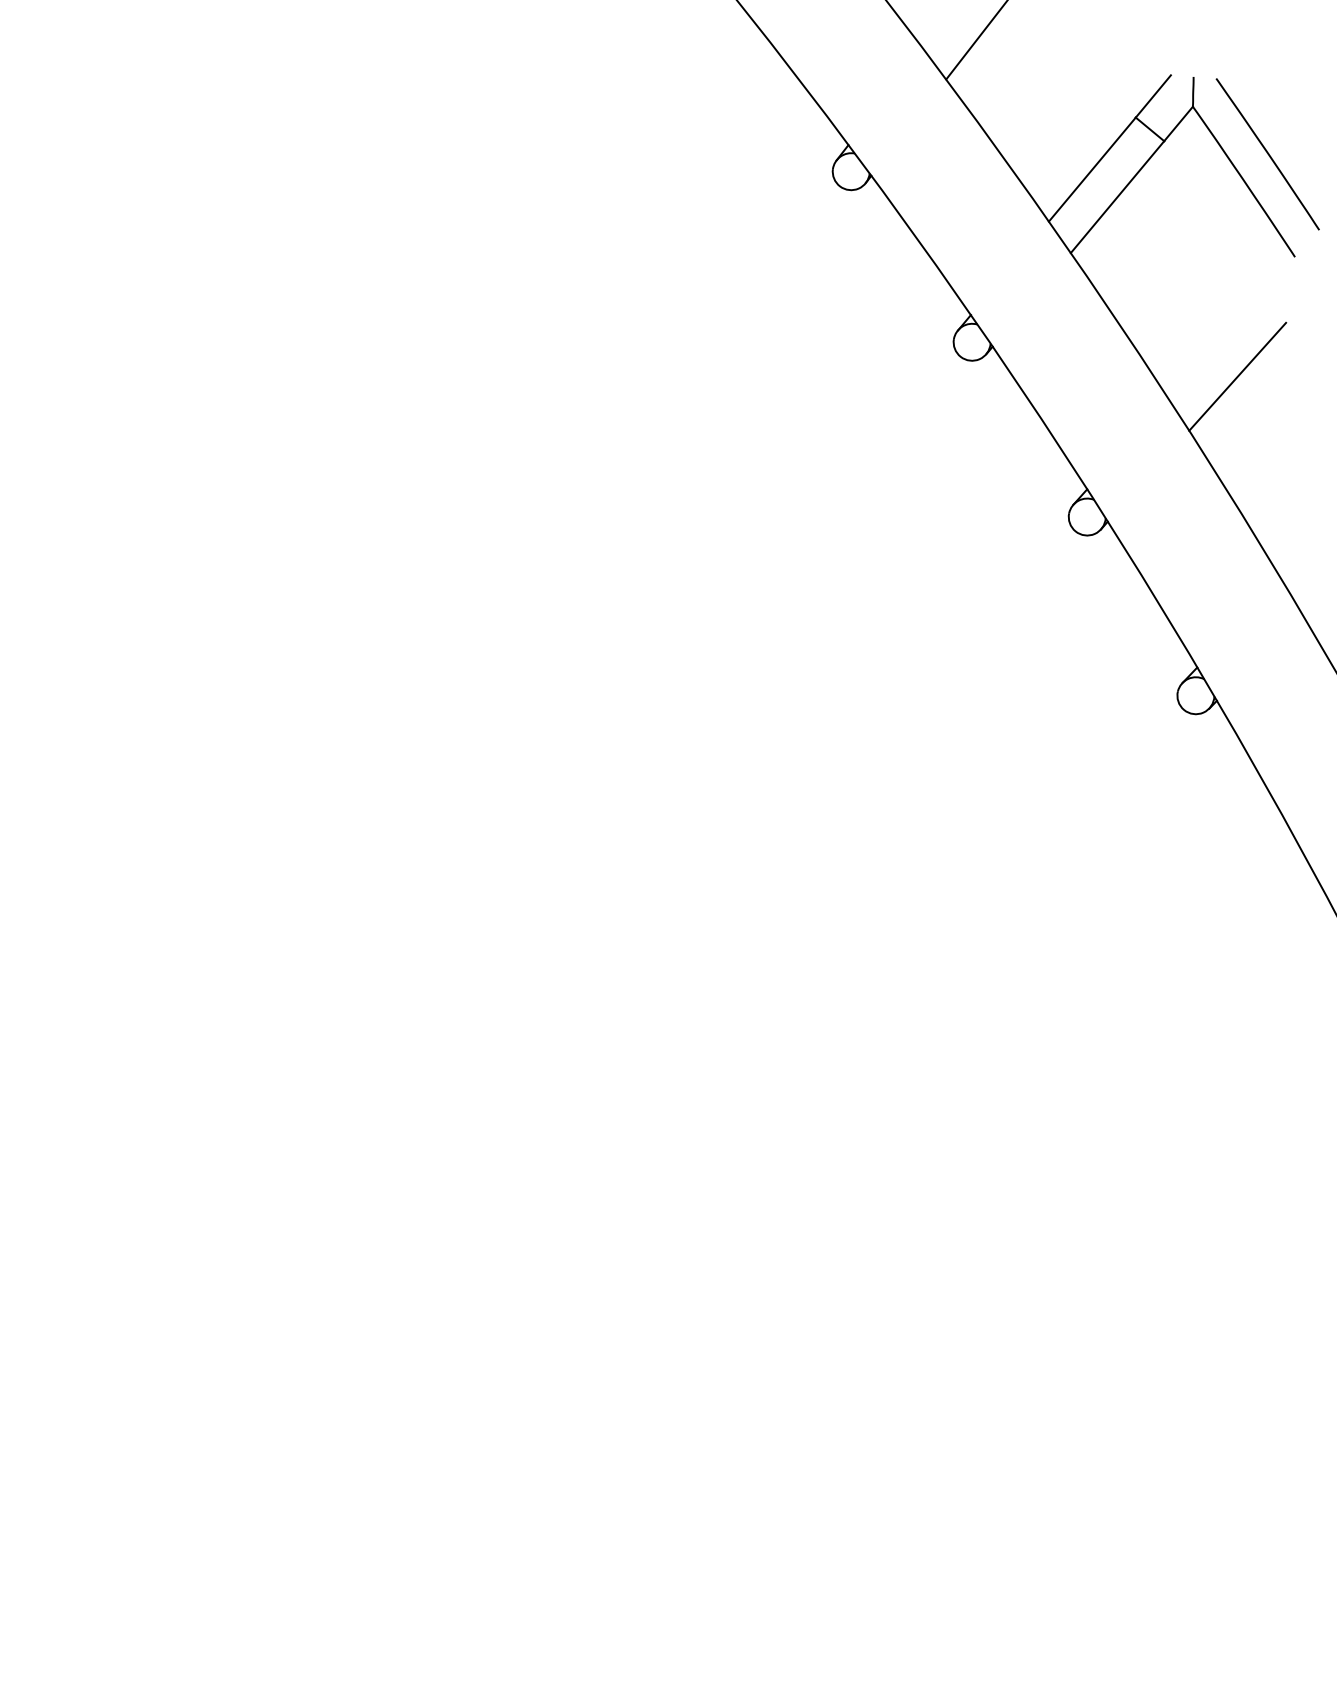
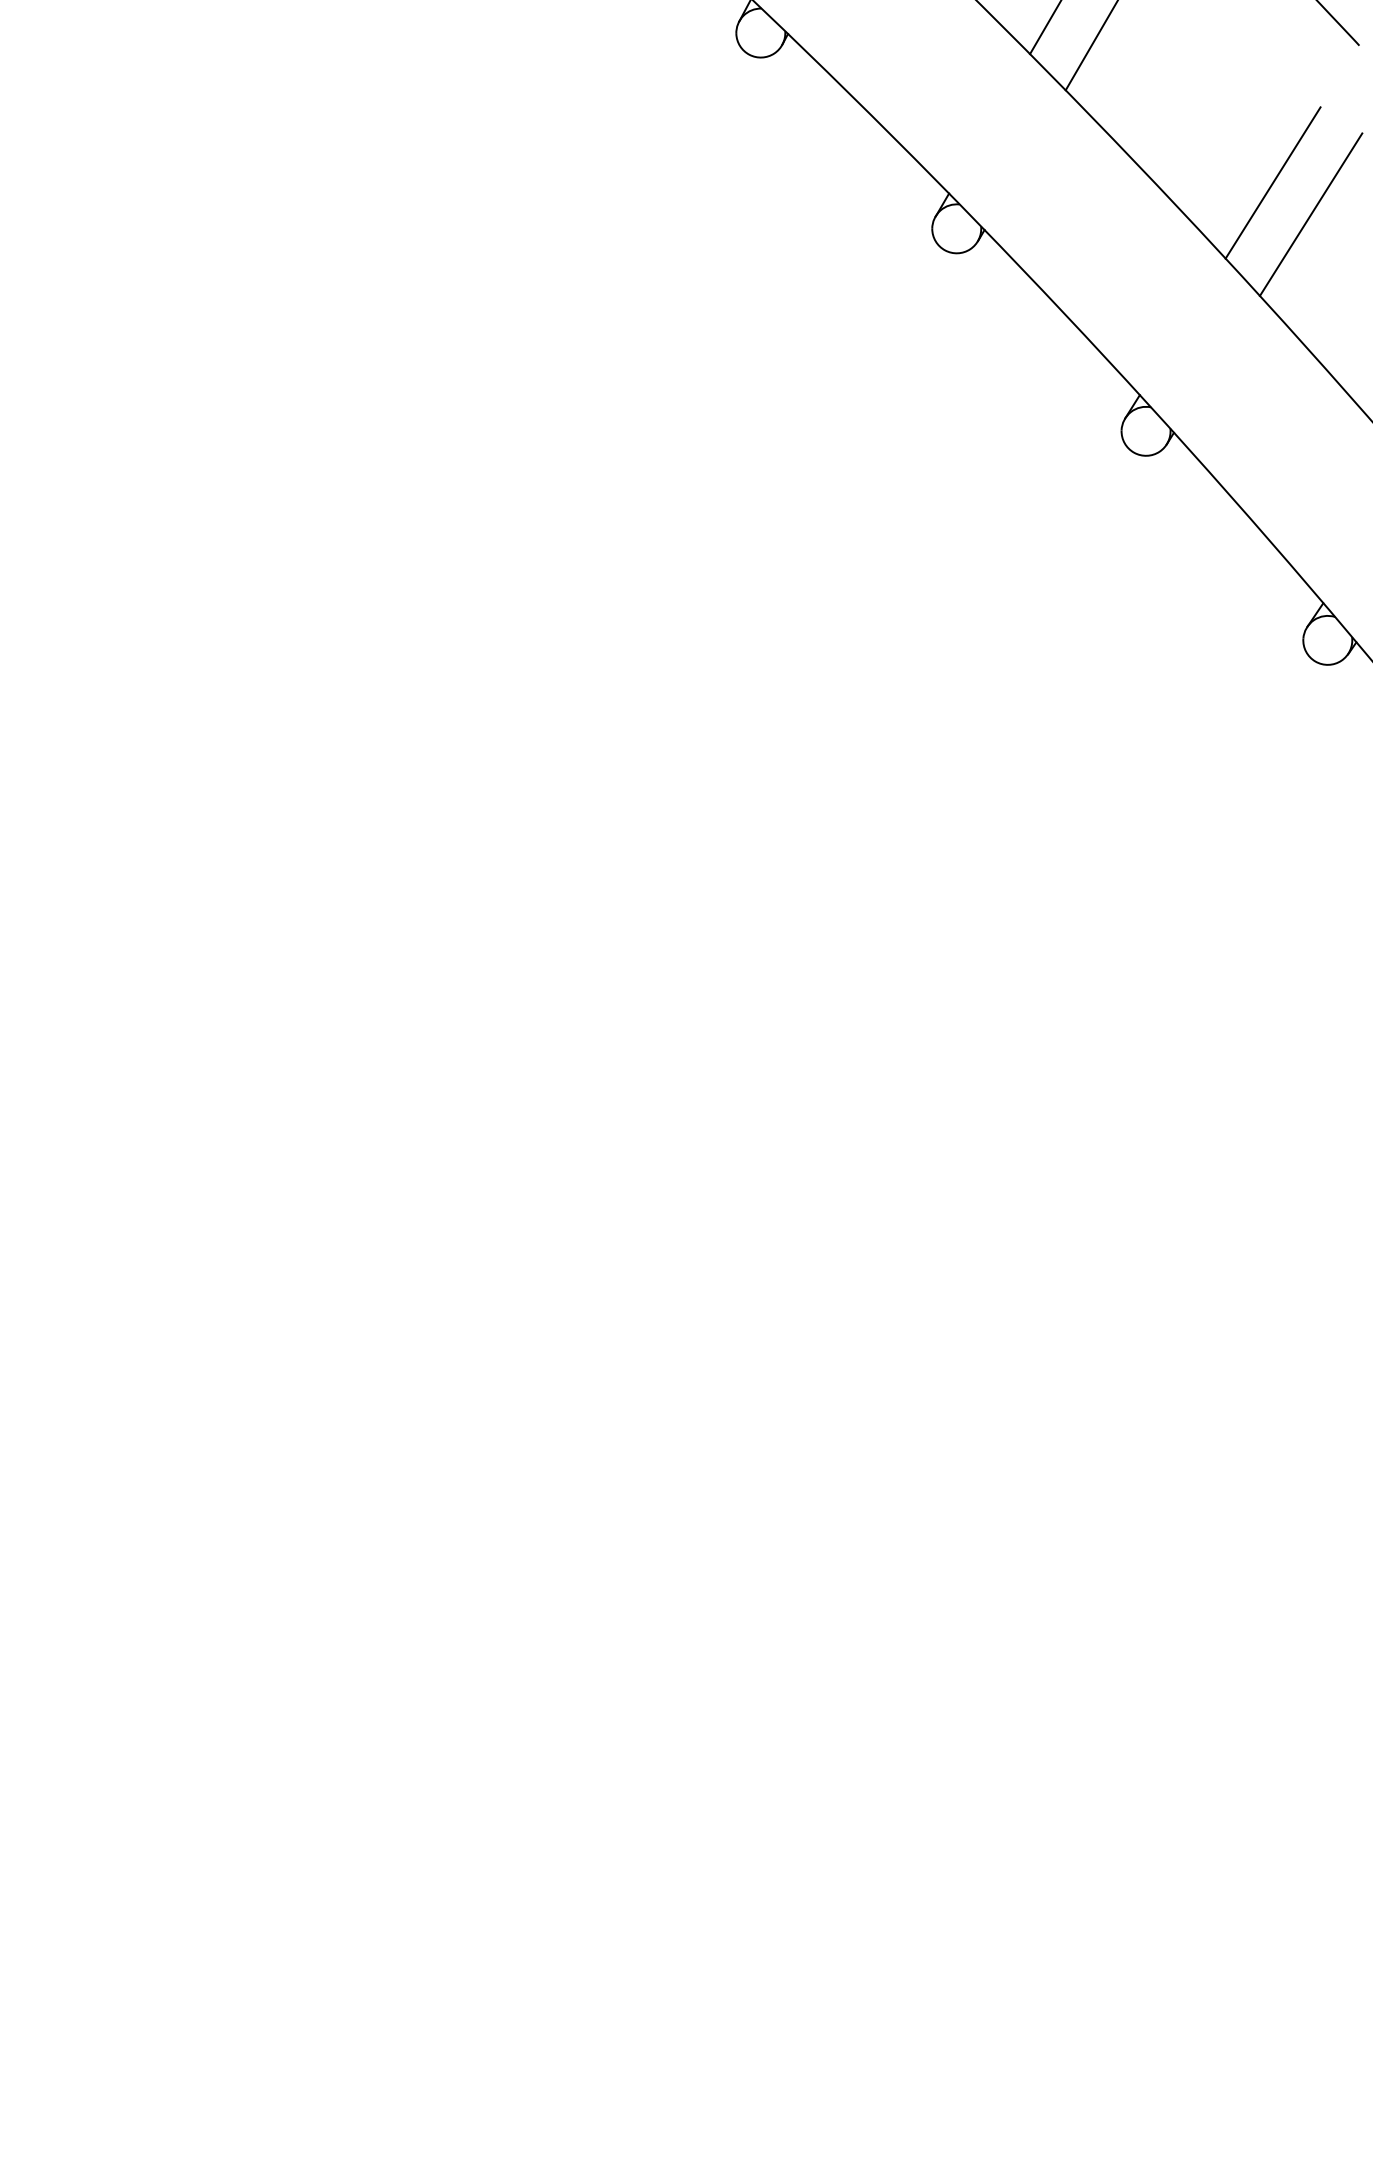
line: (1213, 348) -> (1273, 183), added

